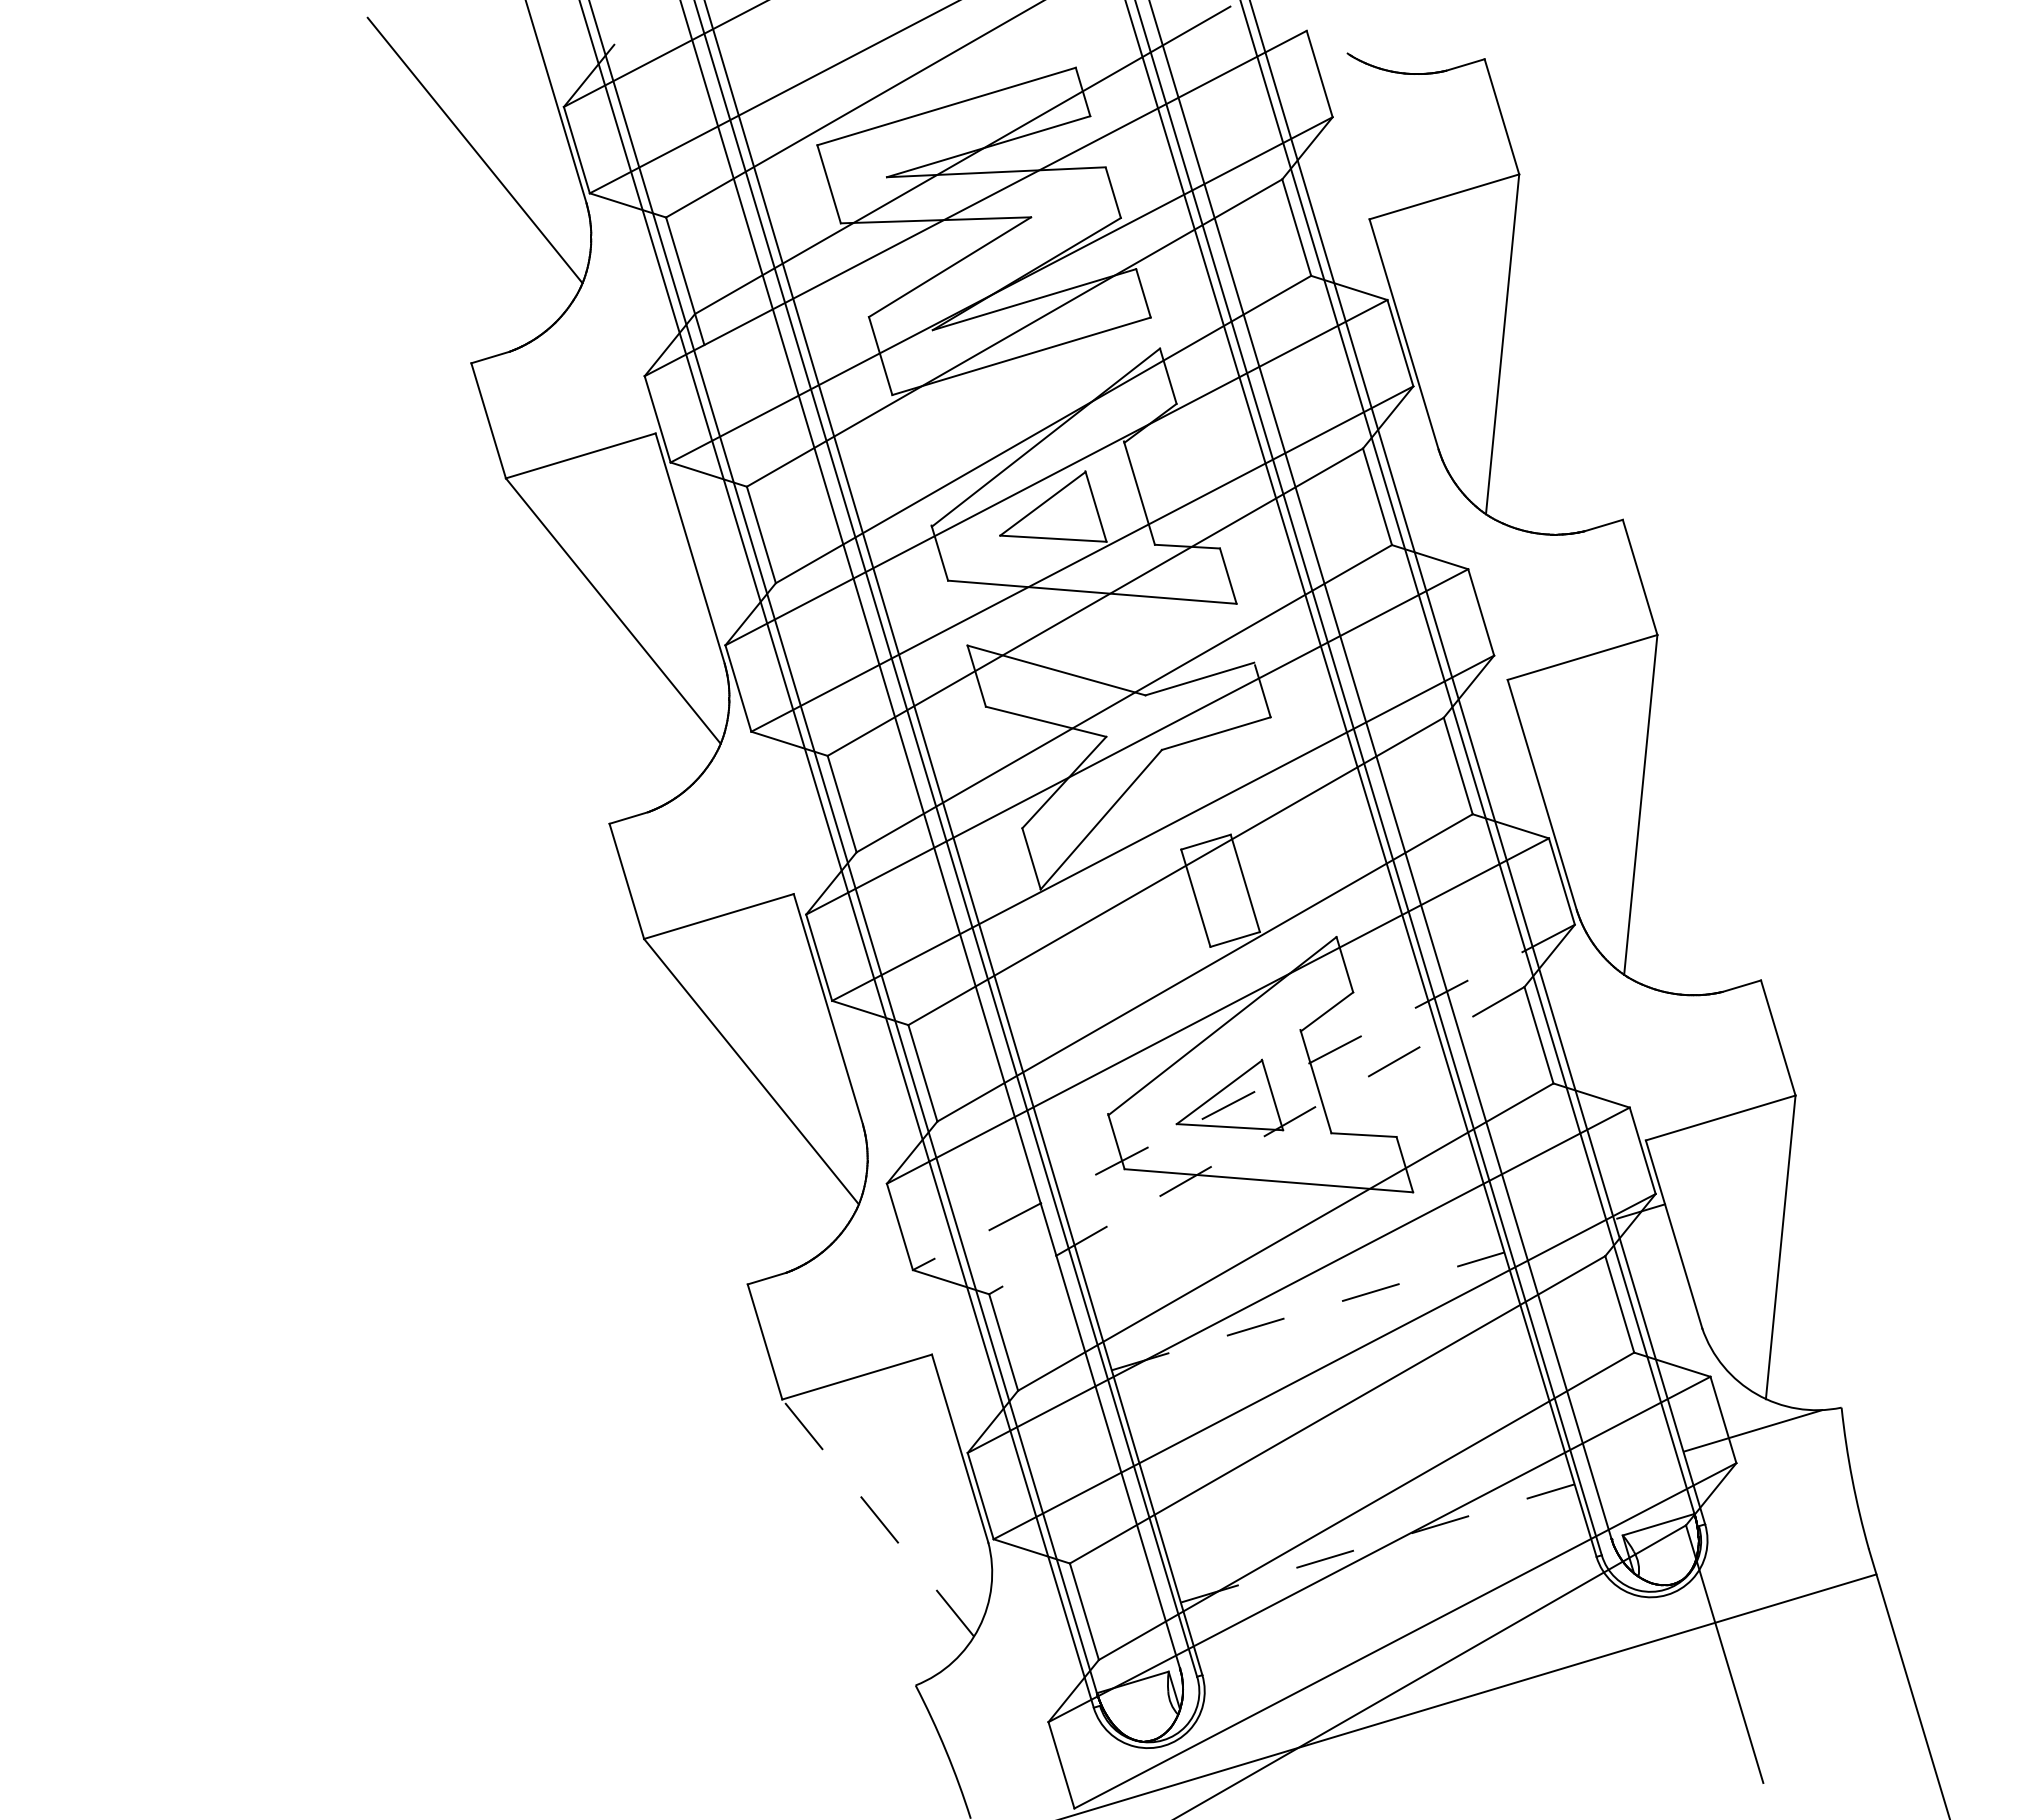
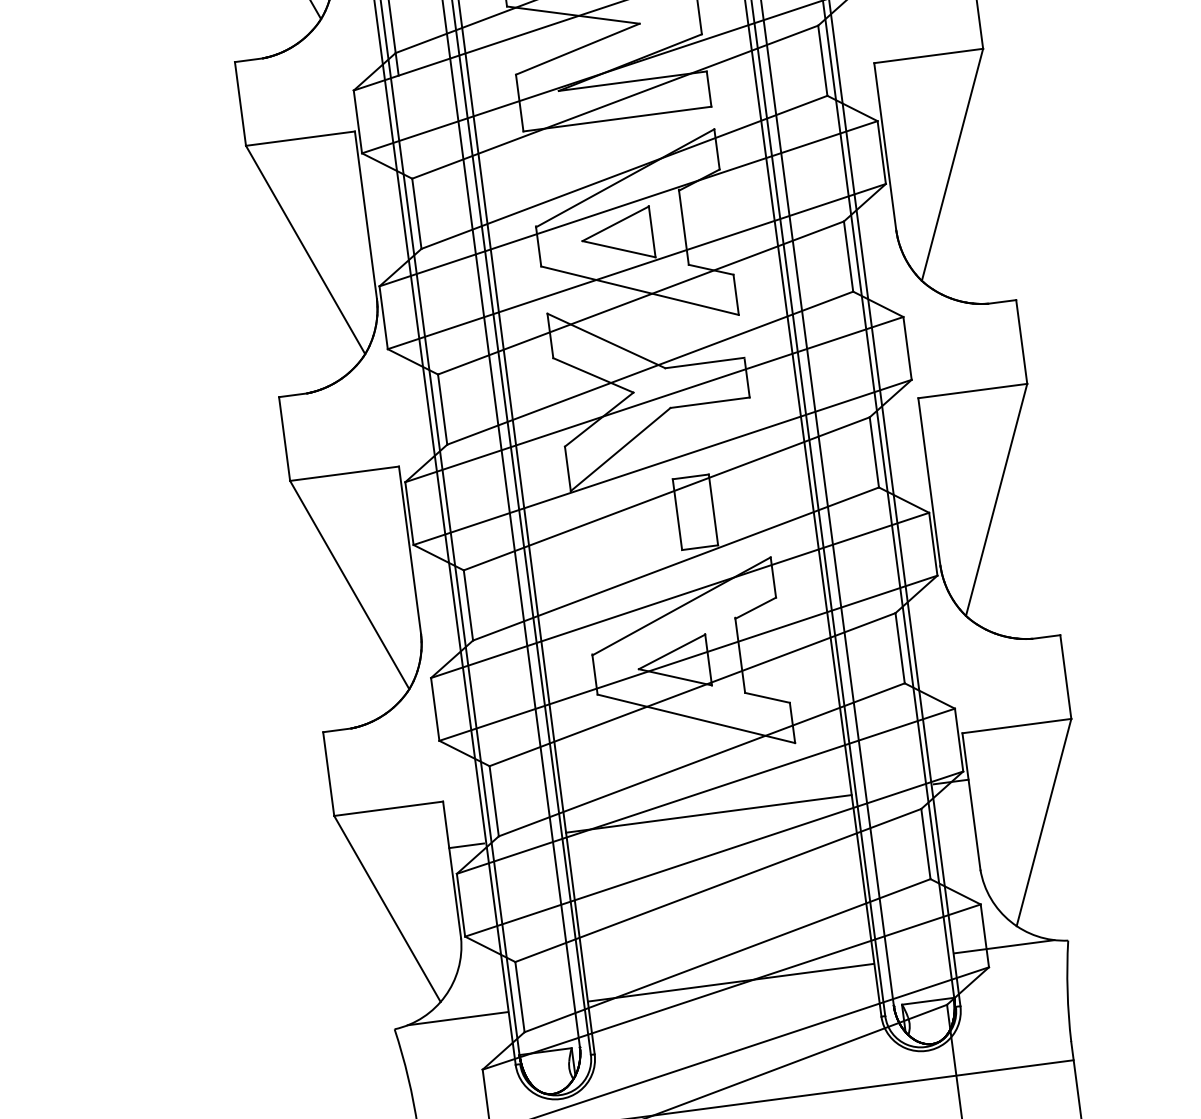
line: (1243, 1097) -> (688, 658), dashed -> solid
line: (1256, 1140) -> (692, 689), dashed -> solid
line: (1308, 1311) -> (709, 814), dashed -> solid
line: (974, 1411) -> (466, 845), added
line: (878, 1518) -> (387, 909), dashed -> solid
line: (1378, 1543) -> (731, 982), dashed -> solid
line: (1002, 1655) -> (458, 1018), added

